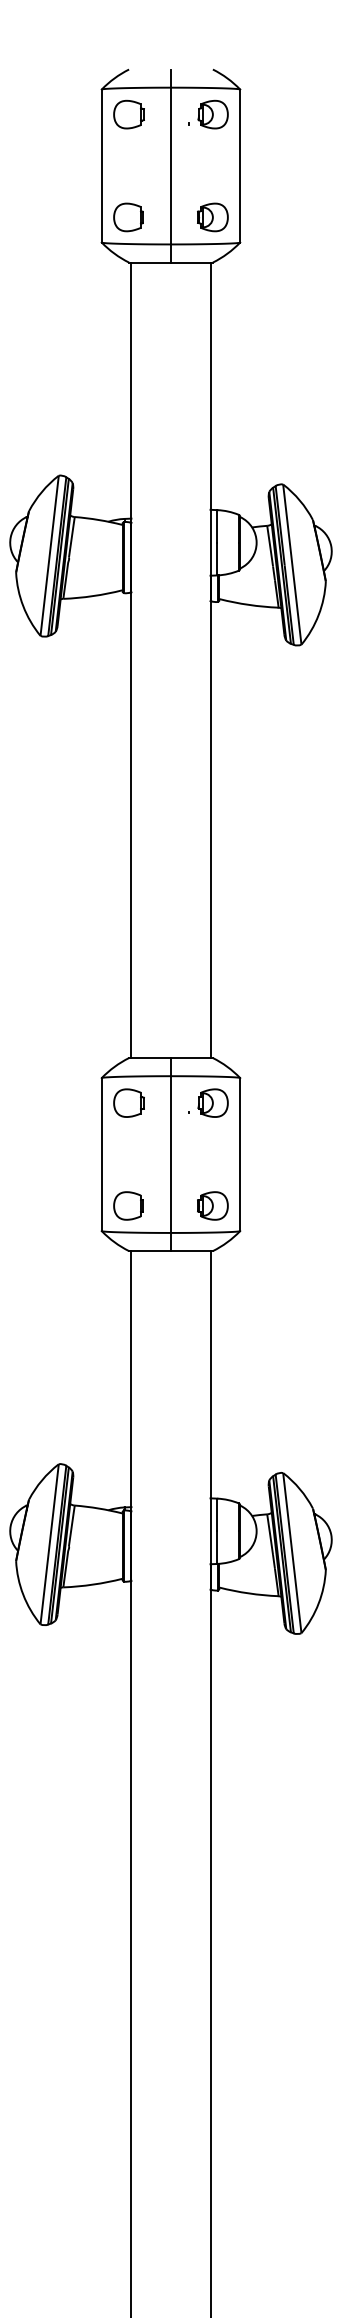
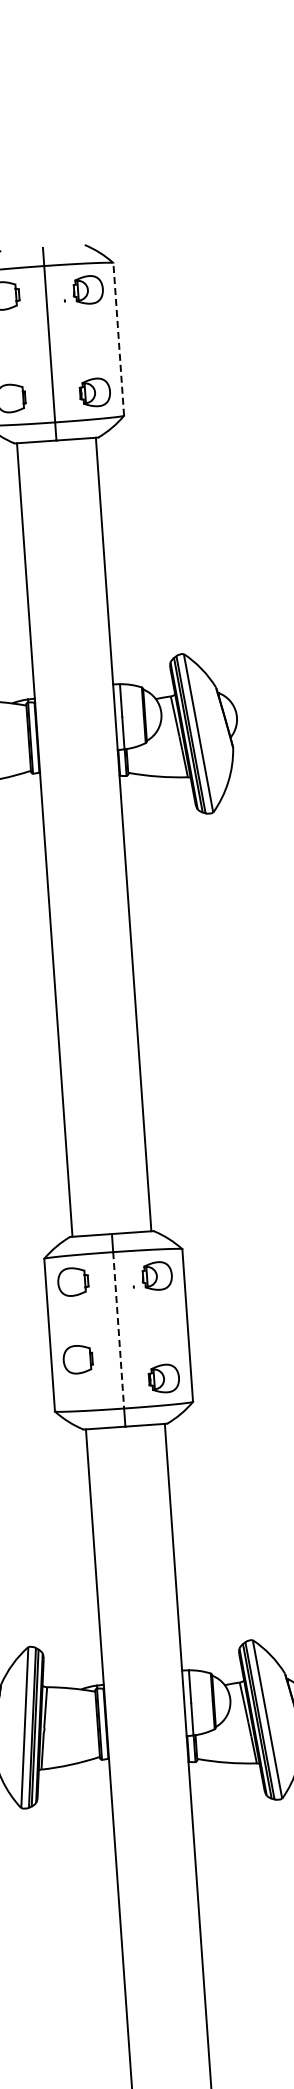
line: (240, 165) -> (119, 338), solid -> dashed
line: (171, 1155) -> (119, 1331), solid -> dashed
part: (128, 1205) -> (78, 1359), moved

